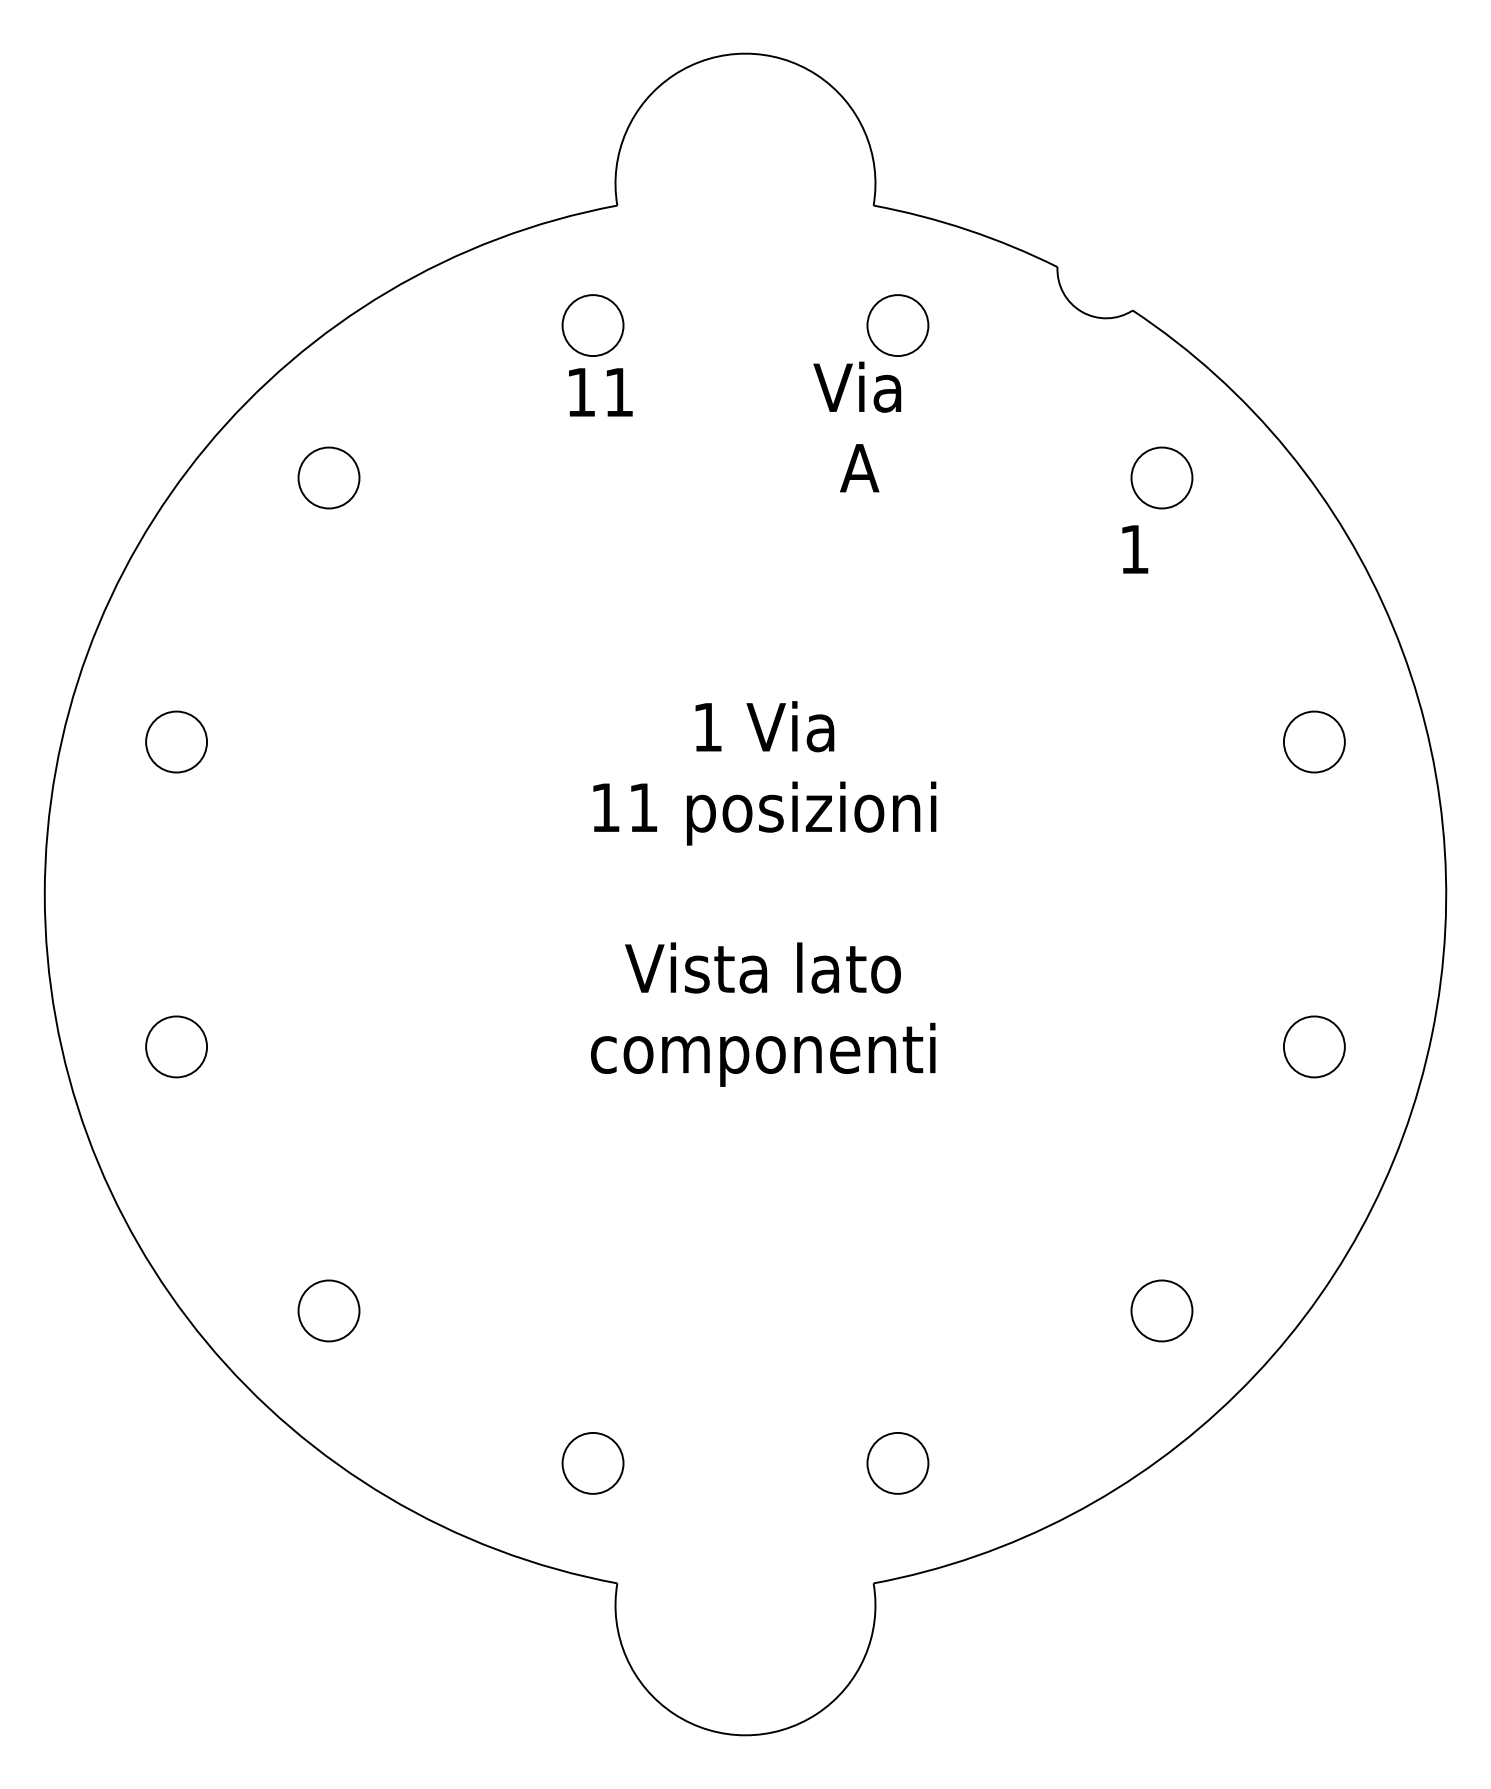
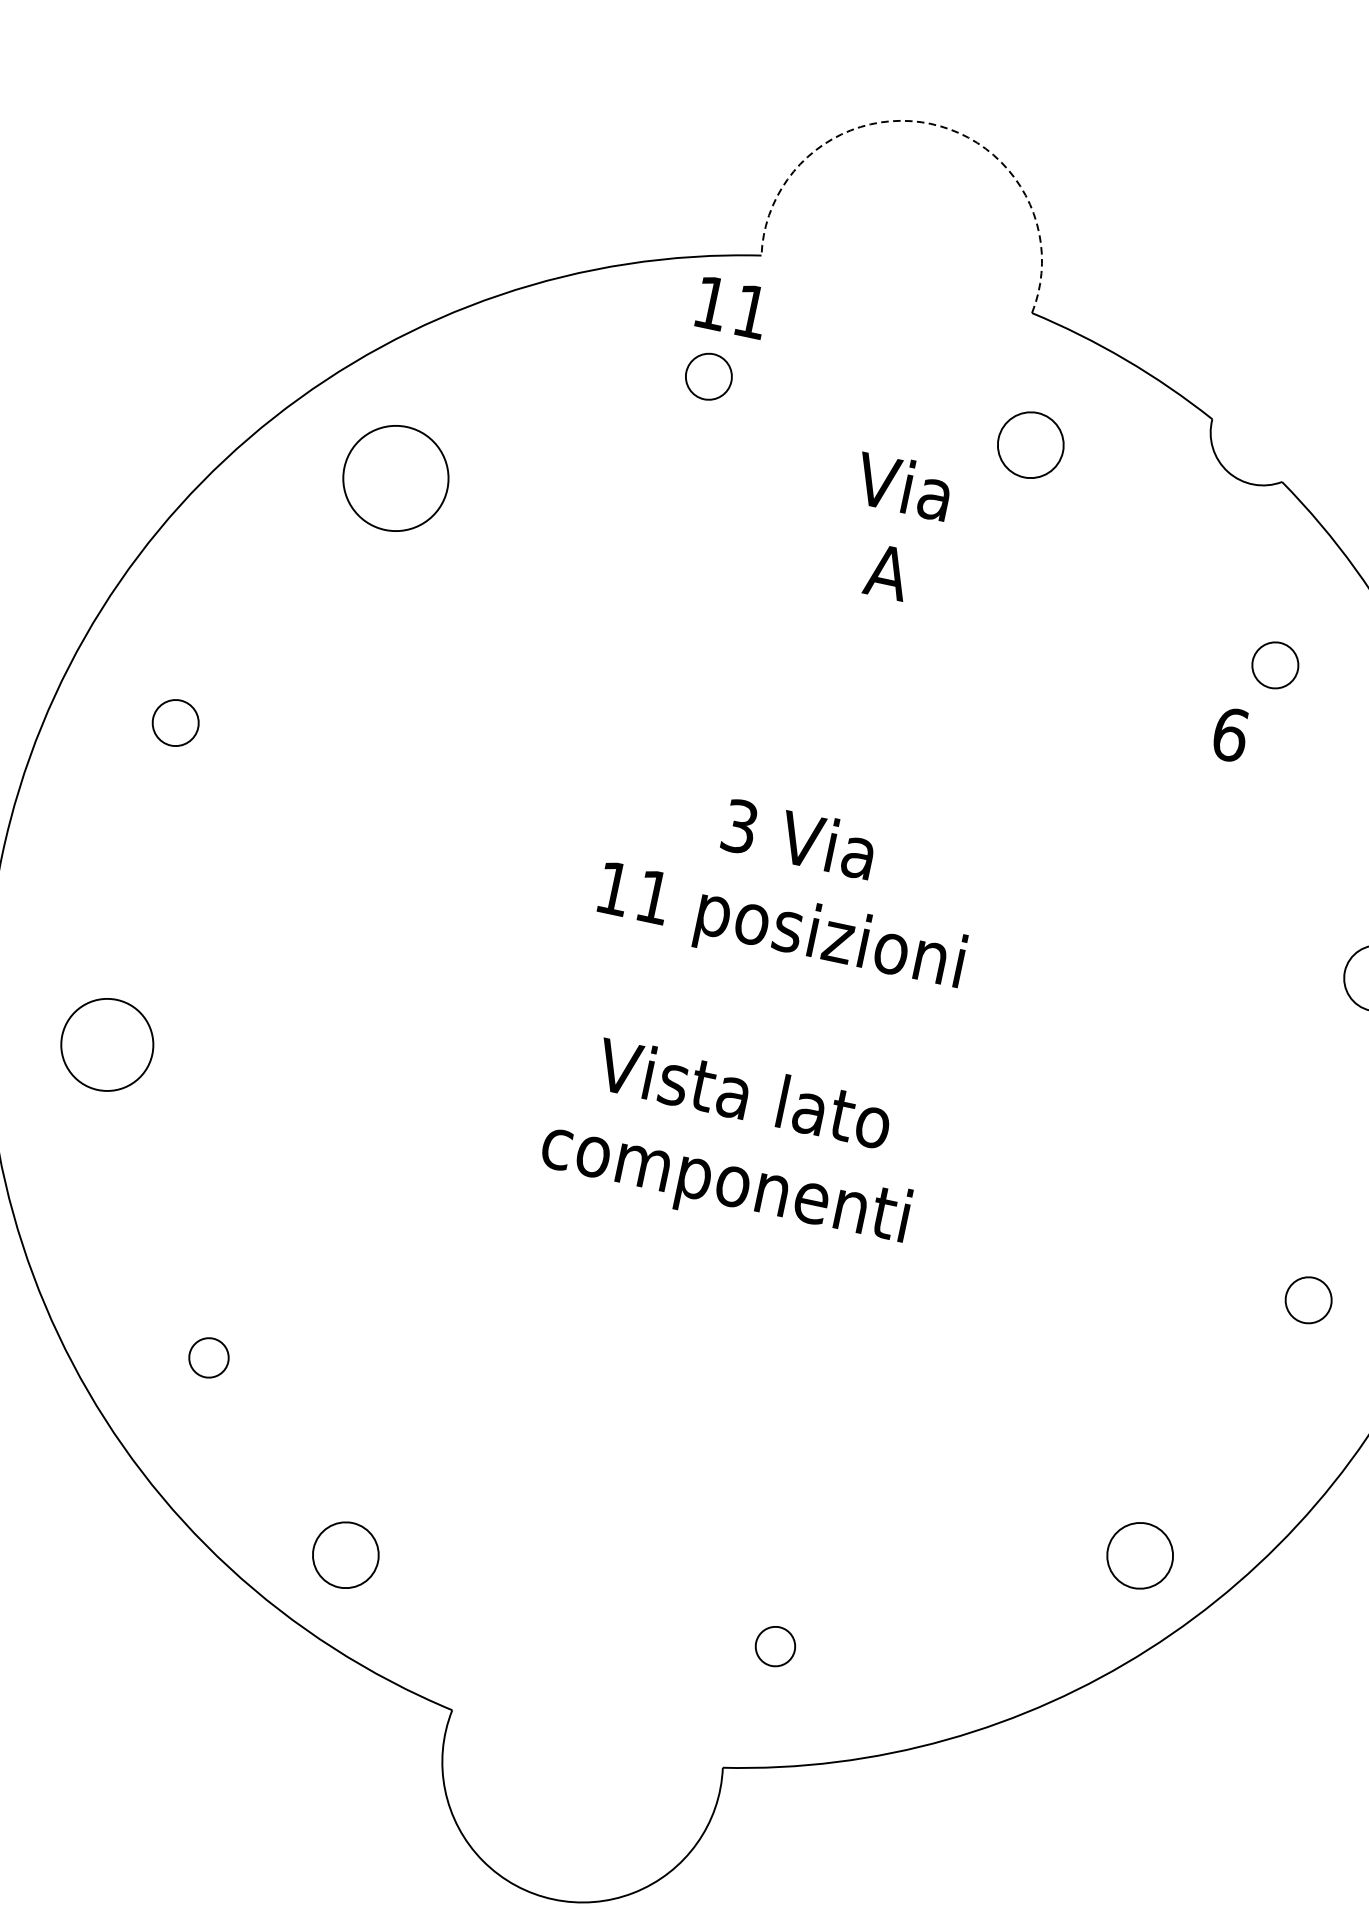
arc: (745, 53) -> (930, 123), solid -> dashed
circle: (592, 325) -> (708, 376), size x0.7
text: (600, 392) -> (731, 307), moved
text: (857, 426) -> (894, 527), moved
circle: (328, 477) -> (395, 477), size x1.6
circle: (1161, 477) -> (1274, 664), size x0.7
text: (1134, 549) -> (1230, 734), 1 -> 6
text: (707, 727) -> (739, 826), 1 -> 3
circle: (176, 741) -> (175, 722), size x0.7
circle: (176, 1046) -> (107, 1044), size x1.4
circle: (1314, 1046) -> (1308, 1299), size x0.7
circle: (328, 1310) -> (208, 1357), size x0.6
circle: (1161, 1310) -> (1139, 1555), moved
circle: (592, 1463) -> (345, 1555), moved
circle: (897, 1463) -> (774, 1646), size x0.6

